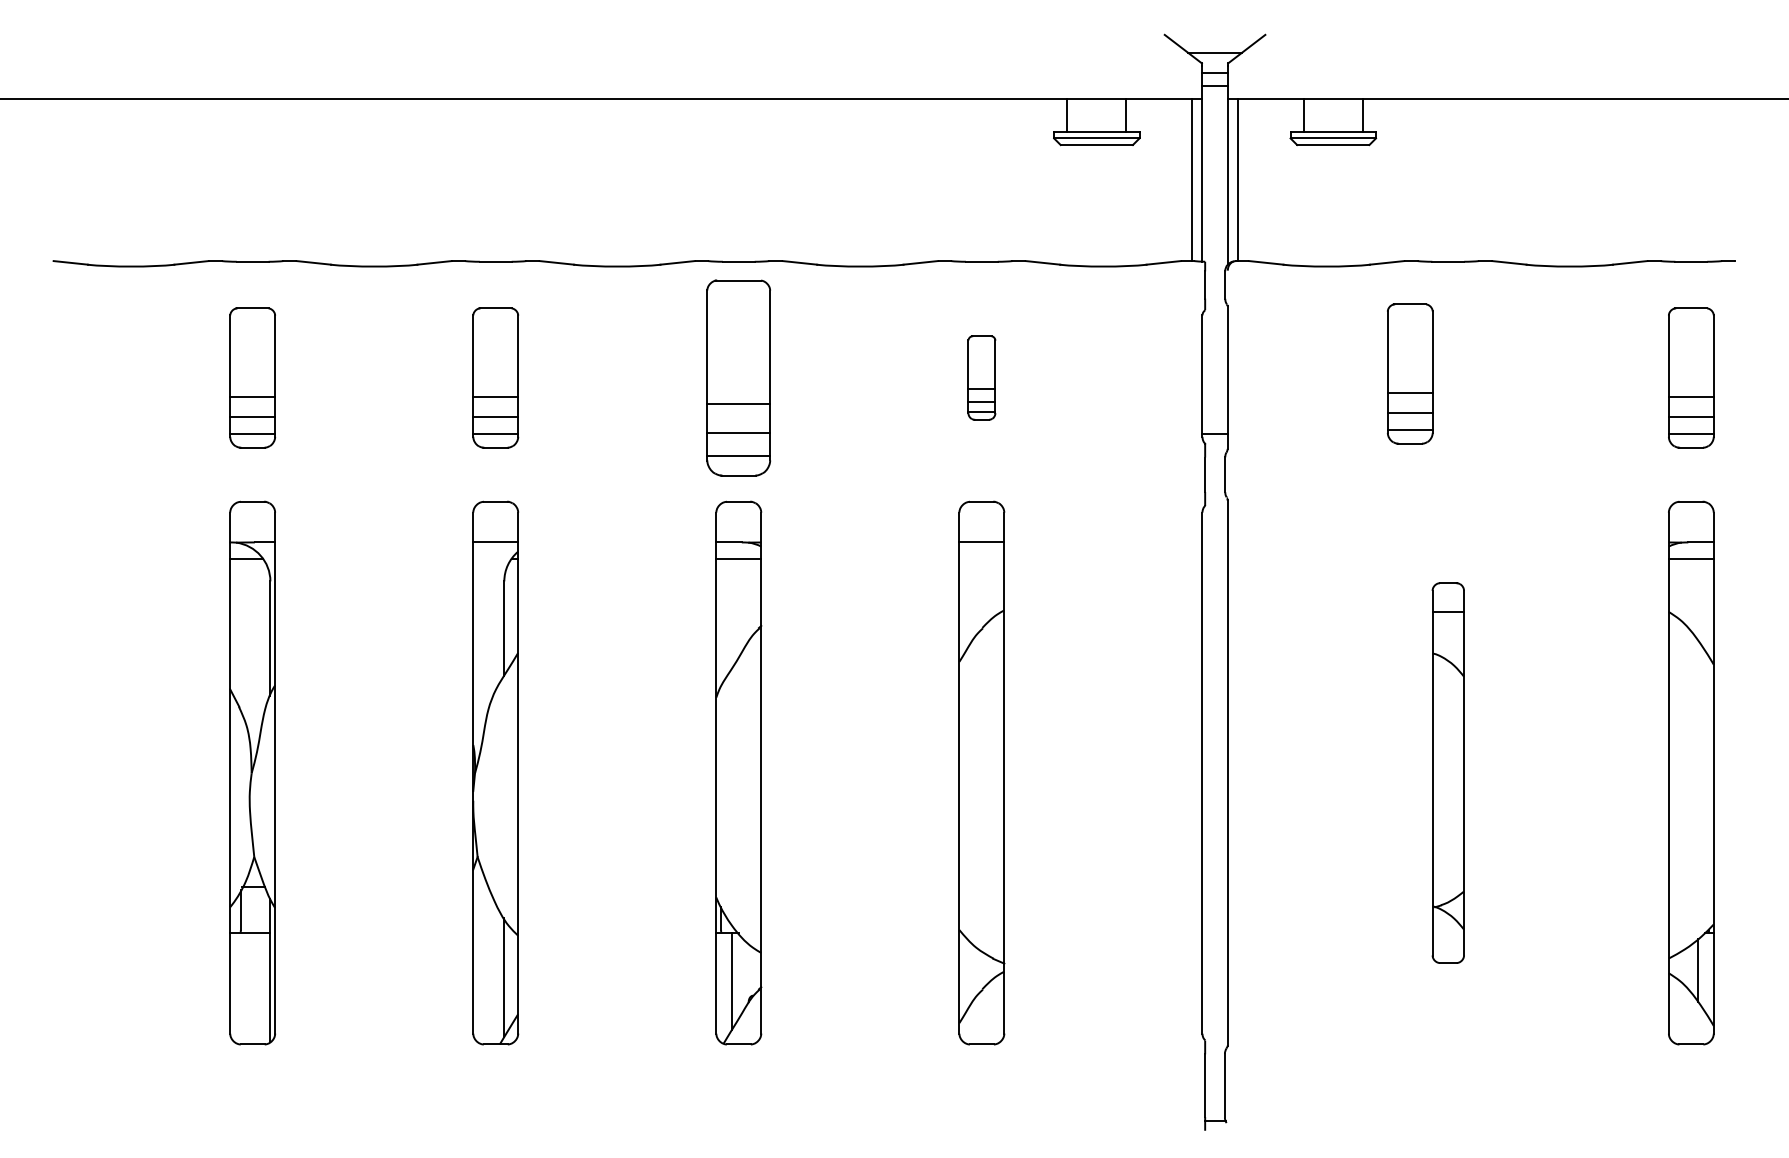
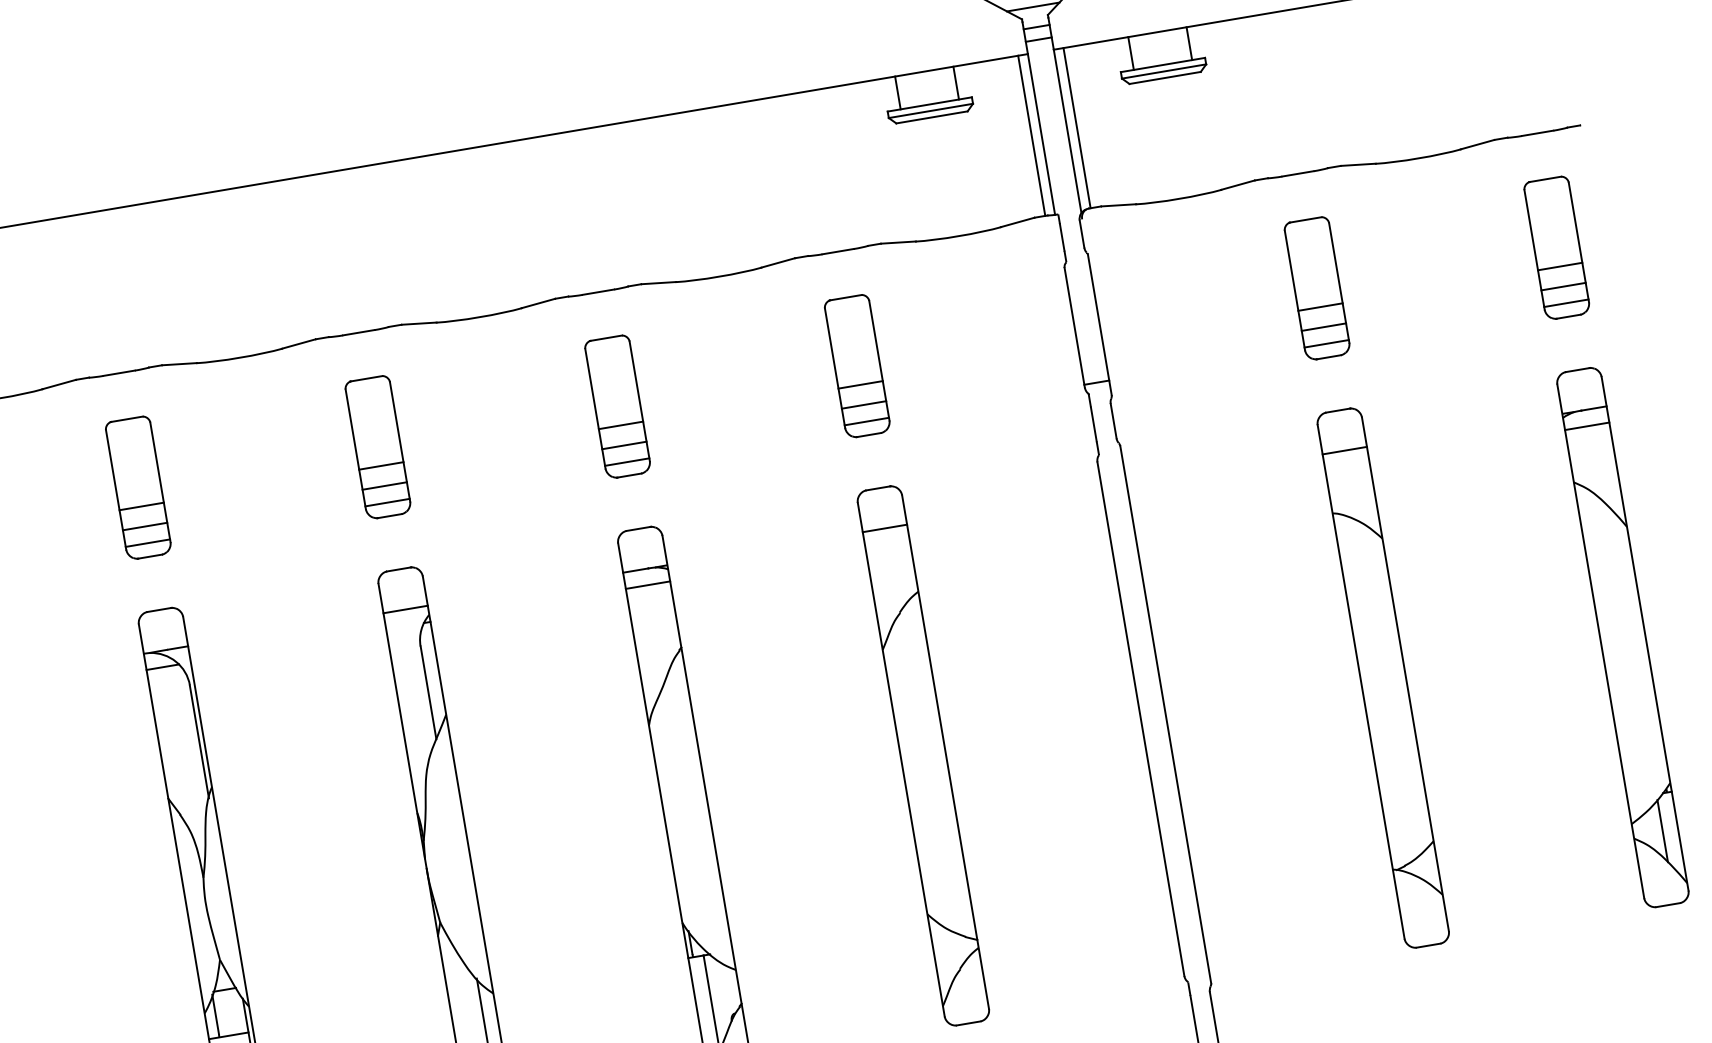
part: (1410, 373) -> (1317, 287), moved
part: (738, 377) -> (617, 406), size x0.71
part: (981, 377) -> (857, 365), size x1.67
part: (1448, 772) -> (1383, 677), size x1.43

